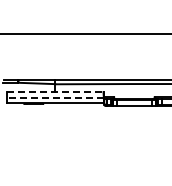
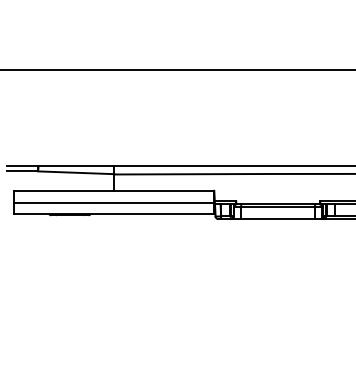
line: (55, 92) -> (114, 191), dashed -> solid
line: (54, 98) -> (112, 203), dashed -> solid

